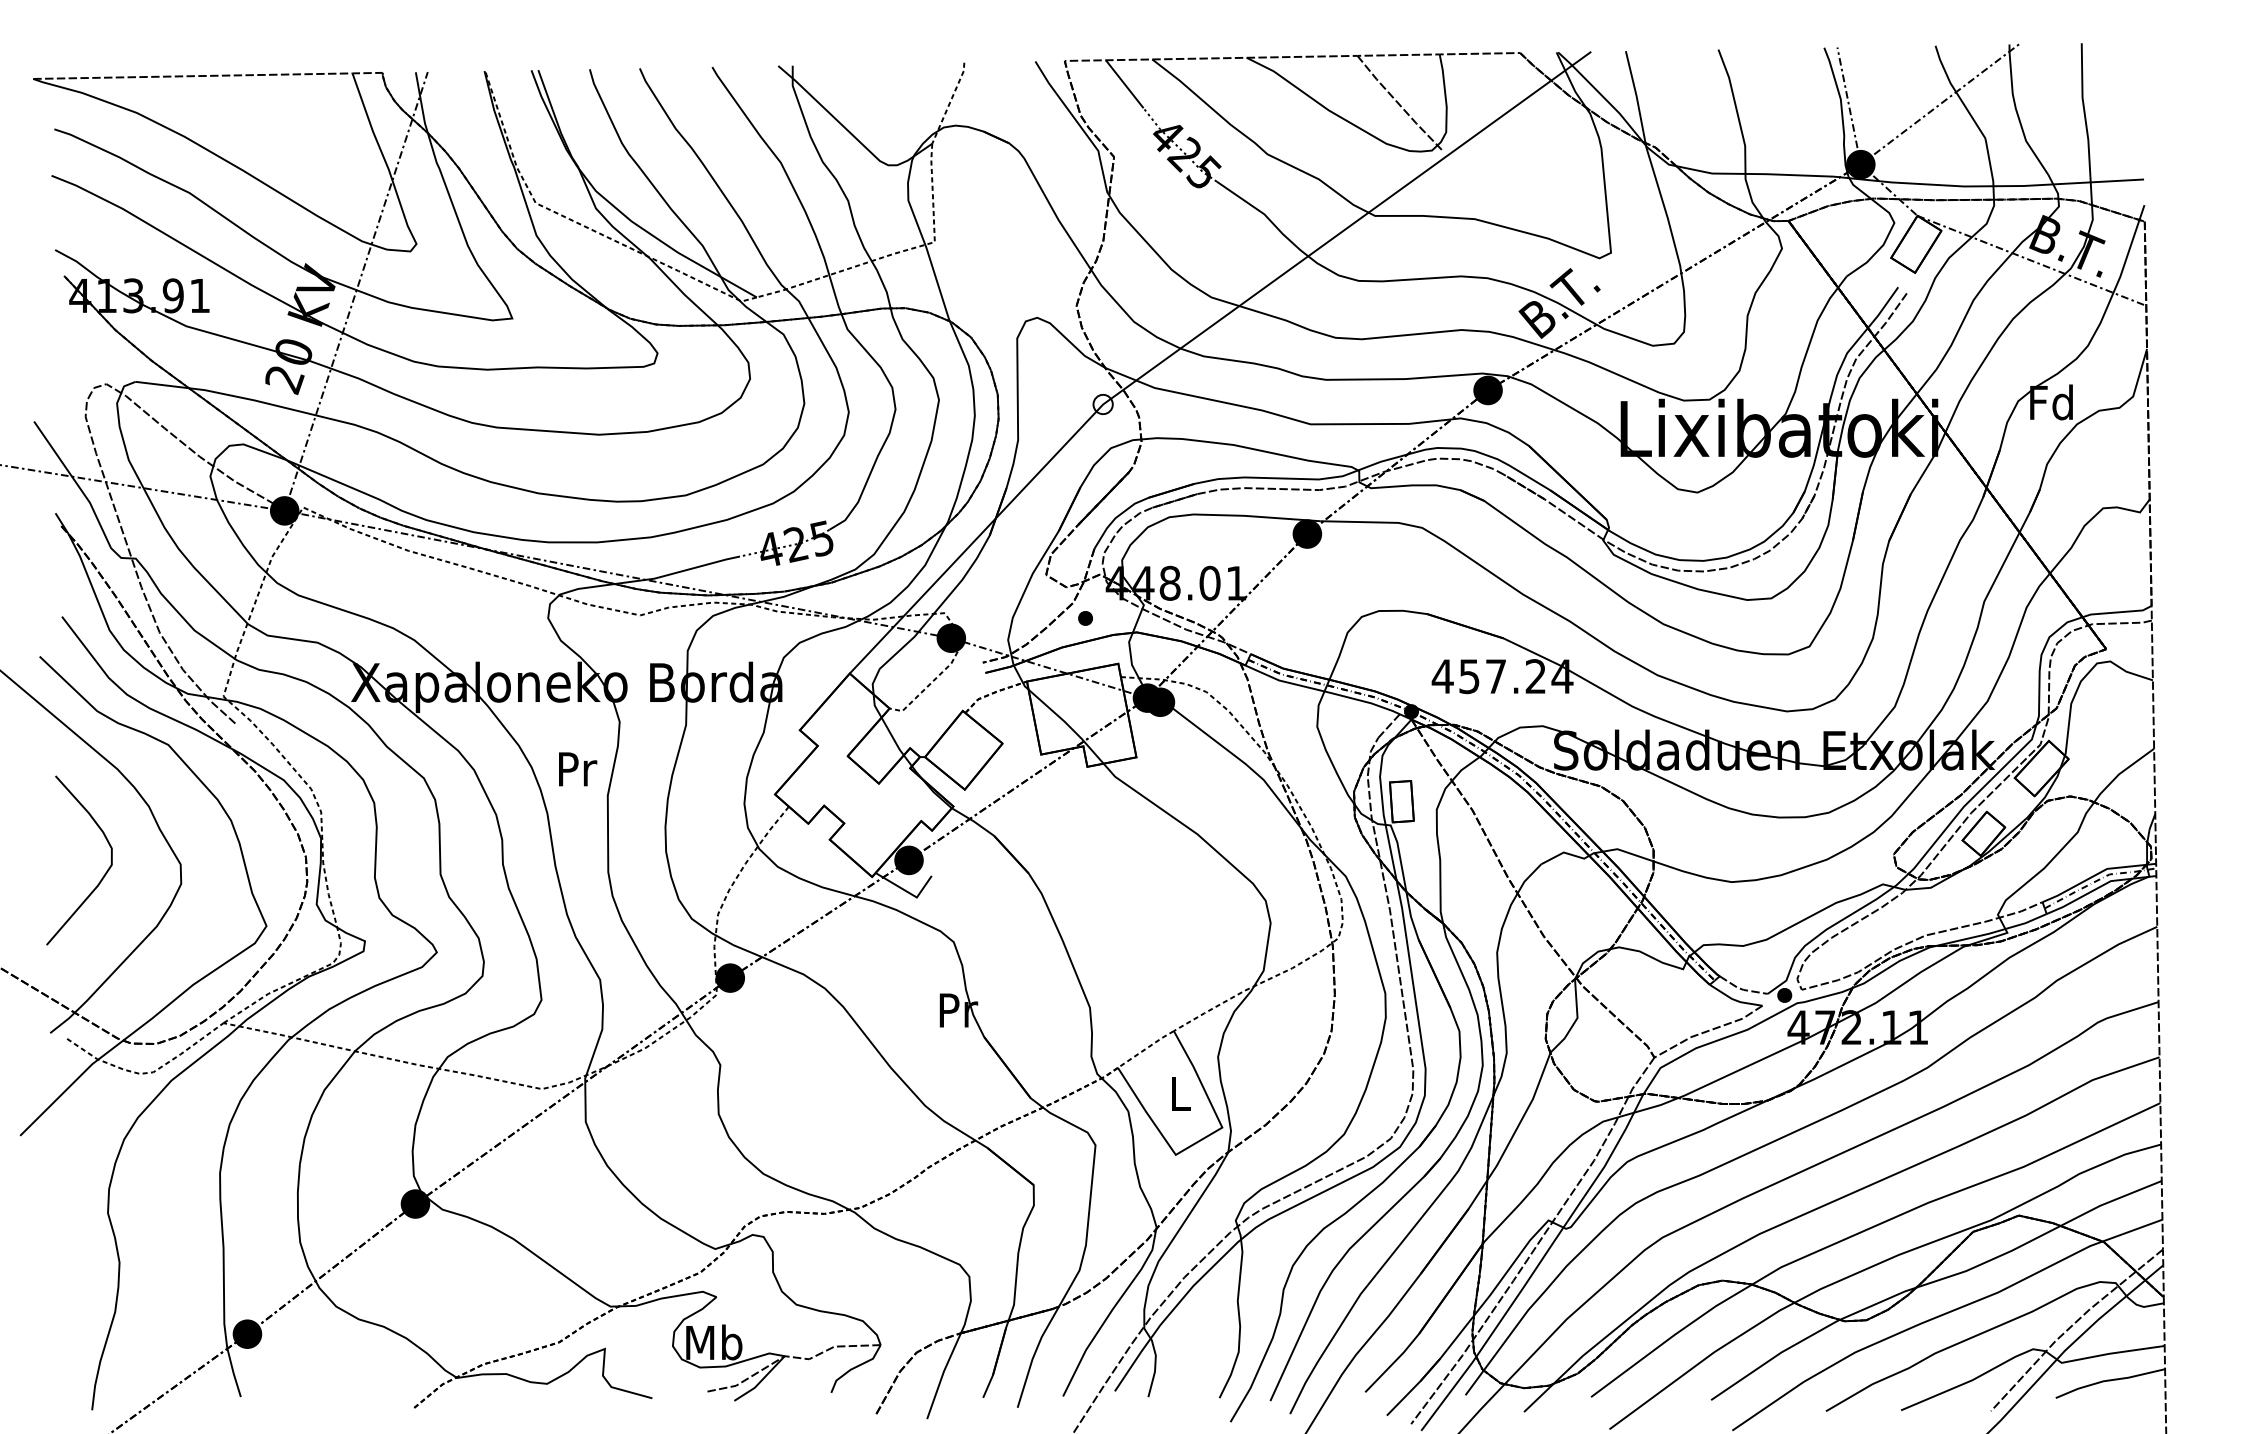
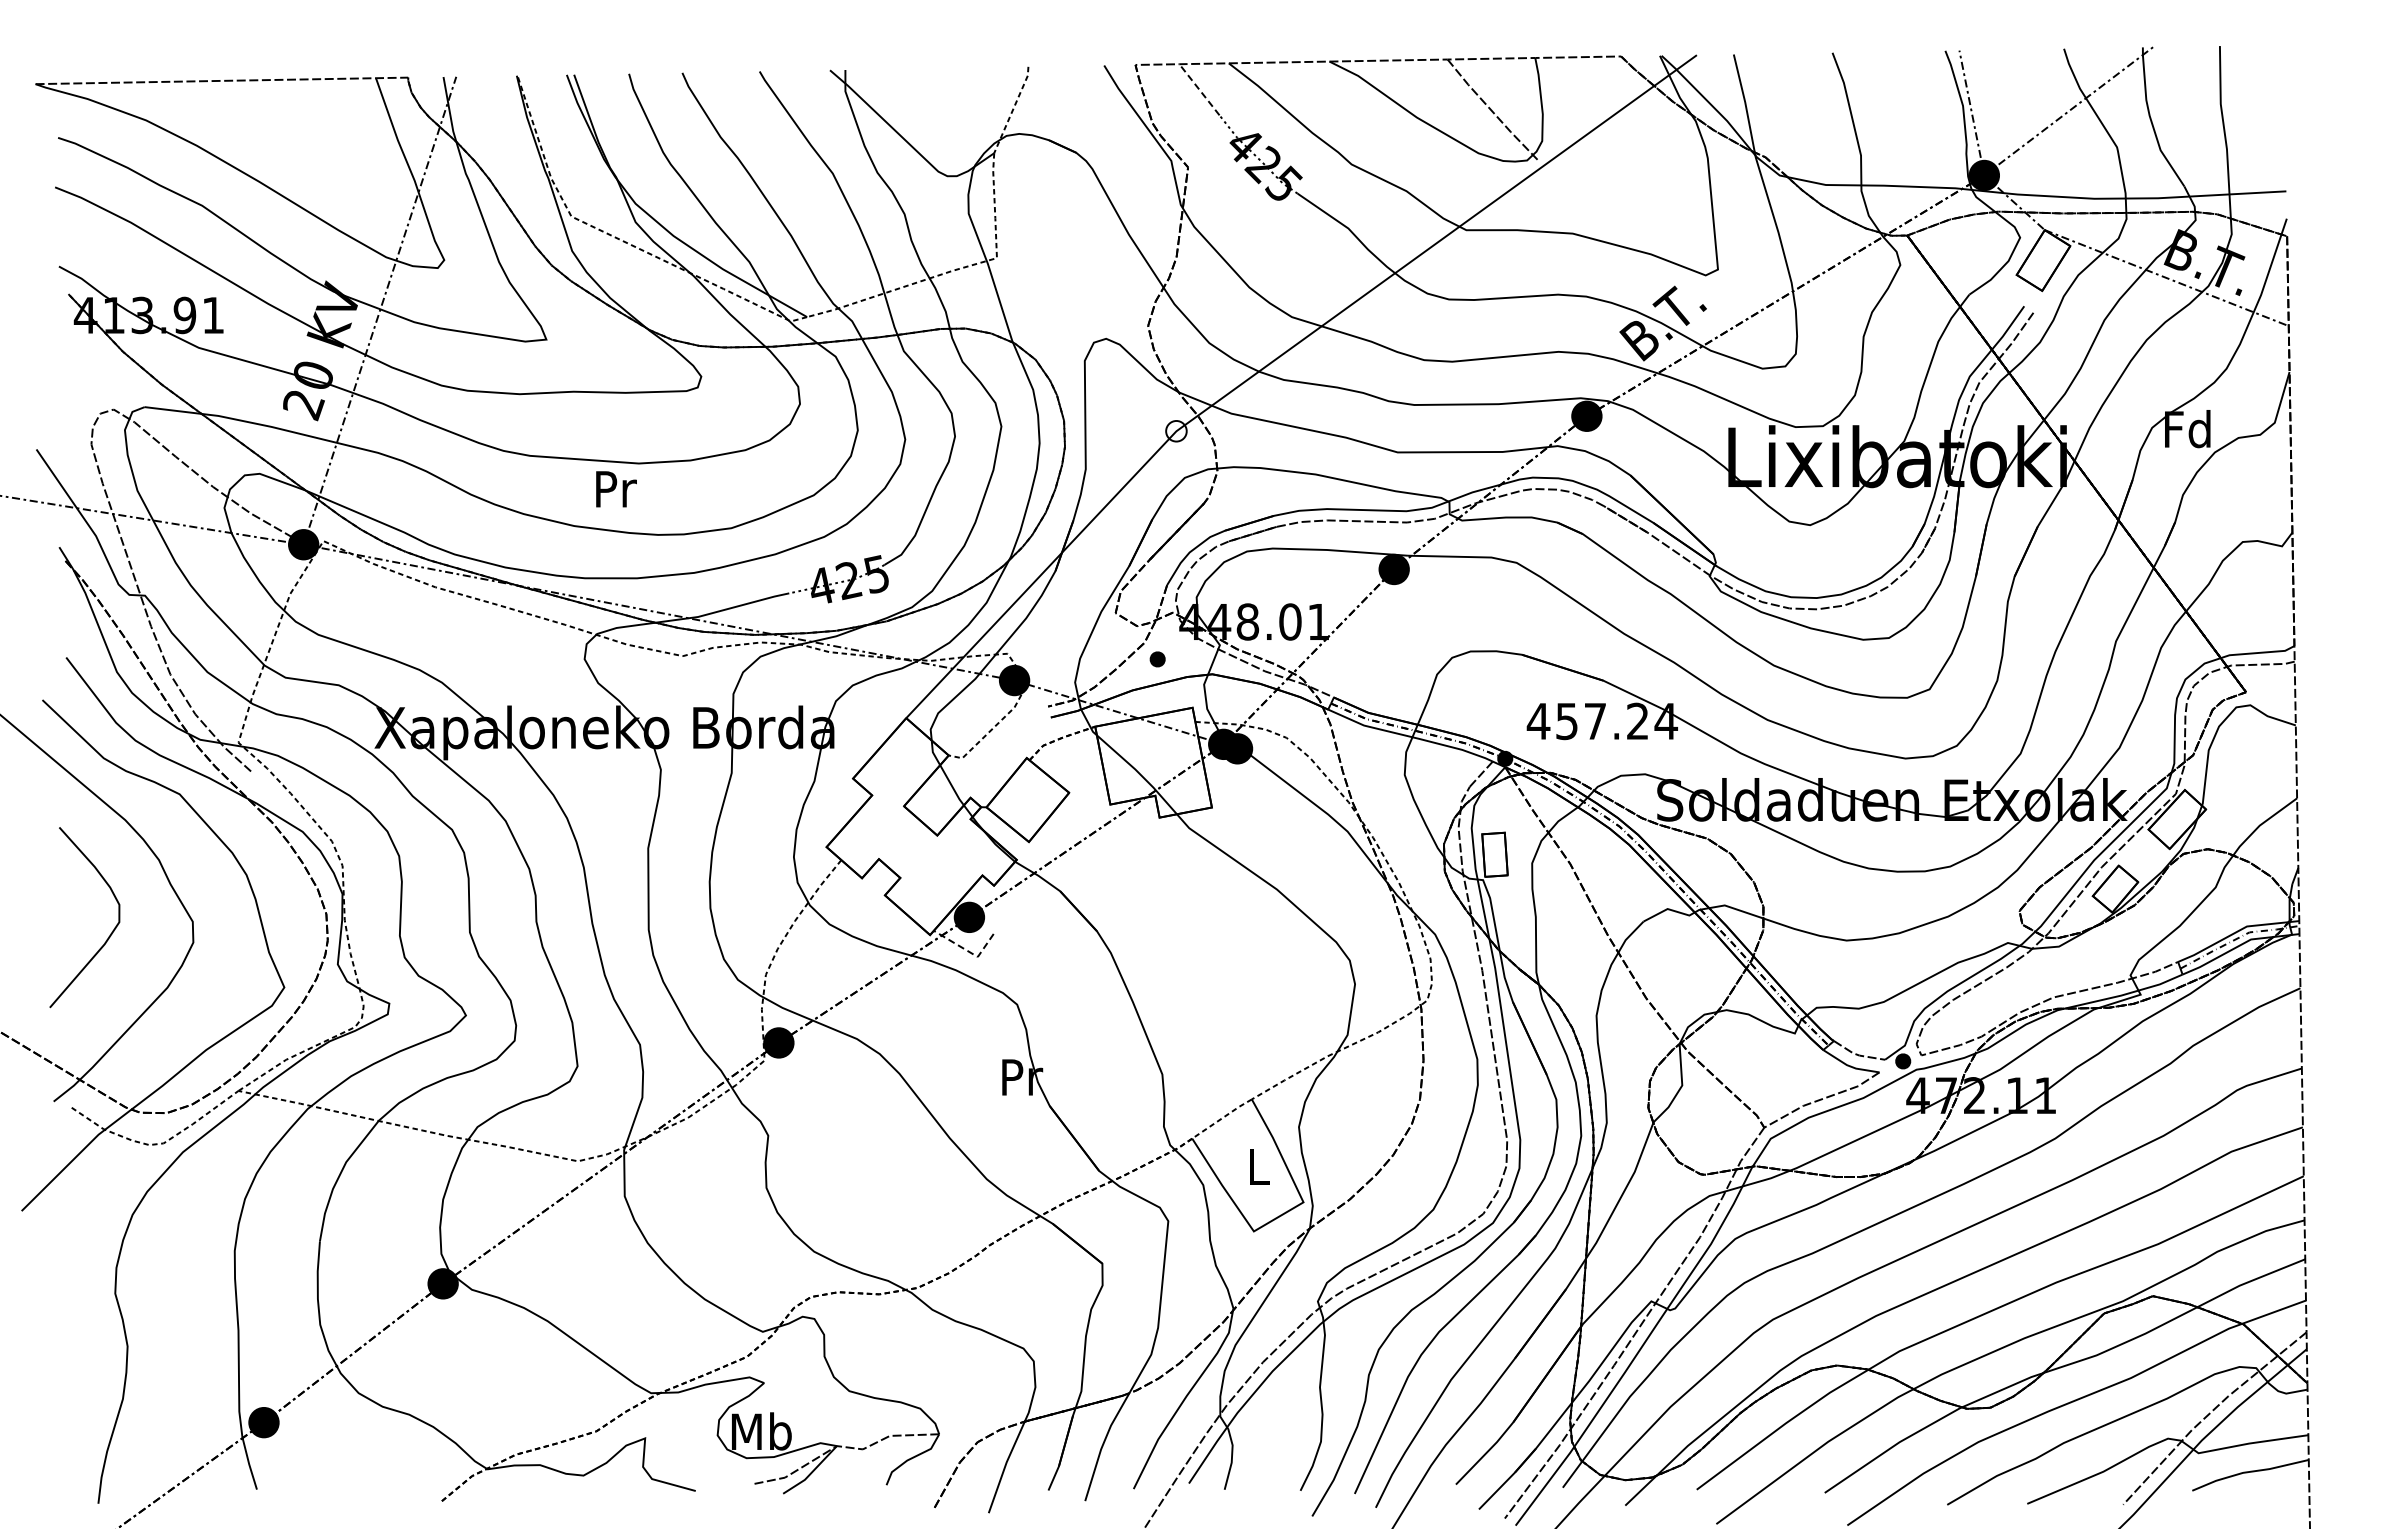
line: (1124, 83) -> (1199, 89), solid -> dashed
text: (578, 769) -> (616, 489), moved
line: (907, 891) -> (967, 950), solid -> dashed

